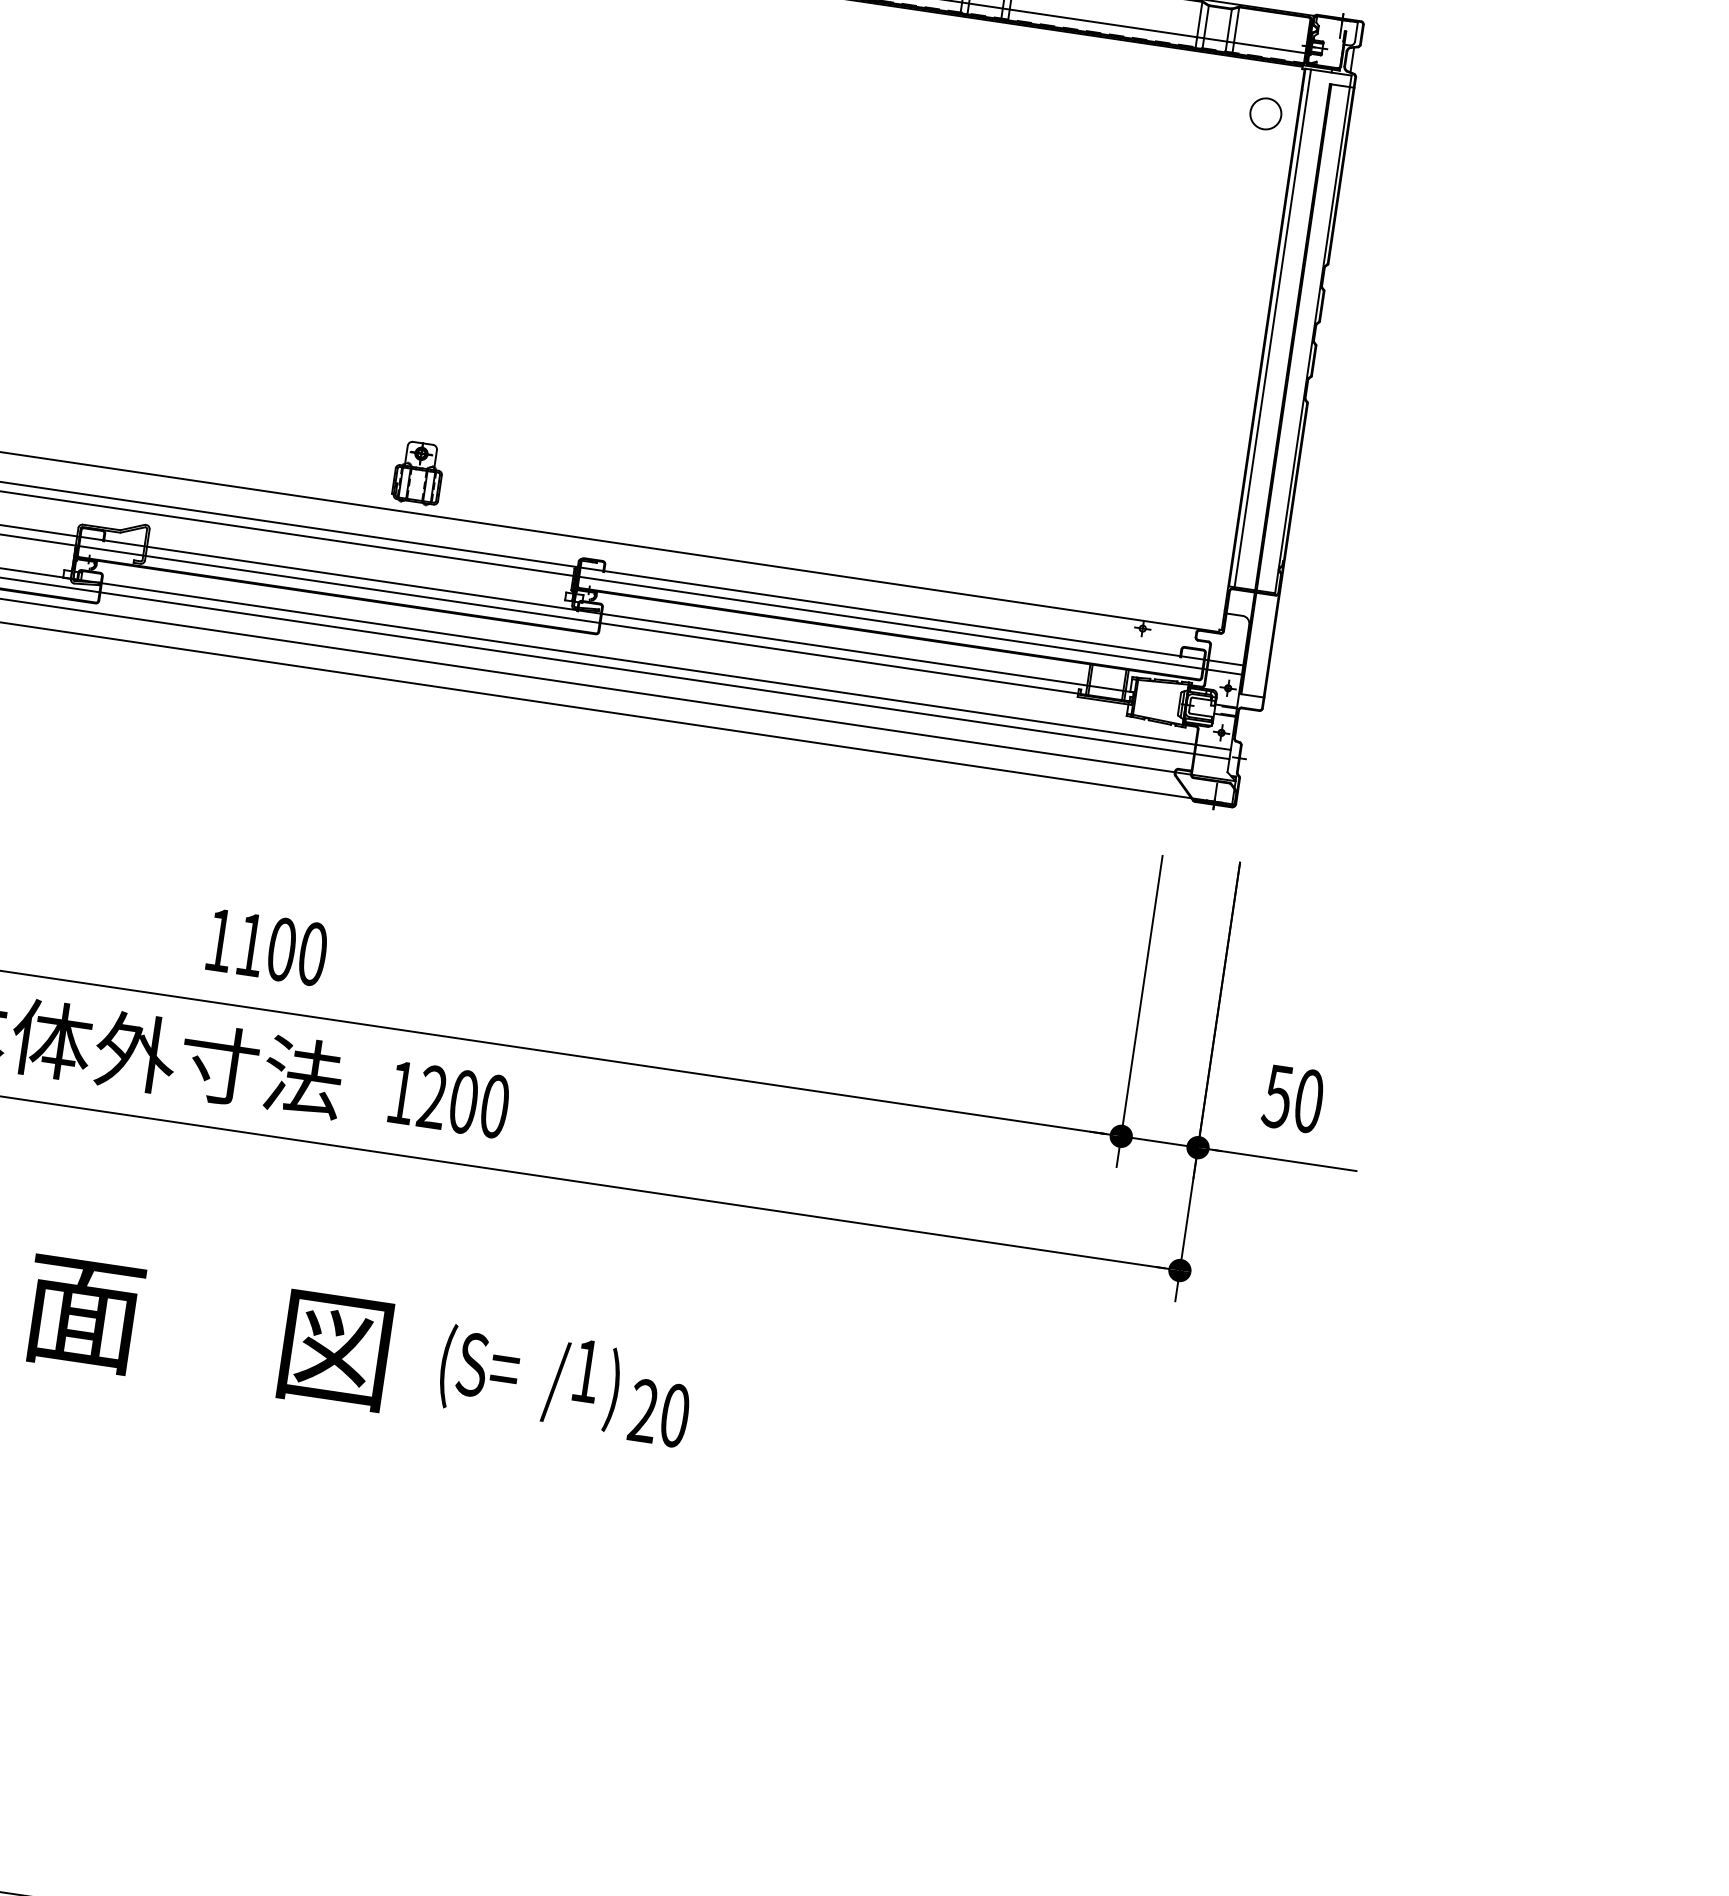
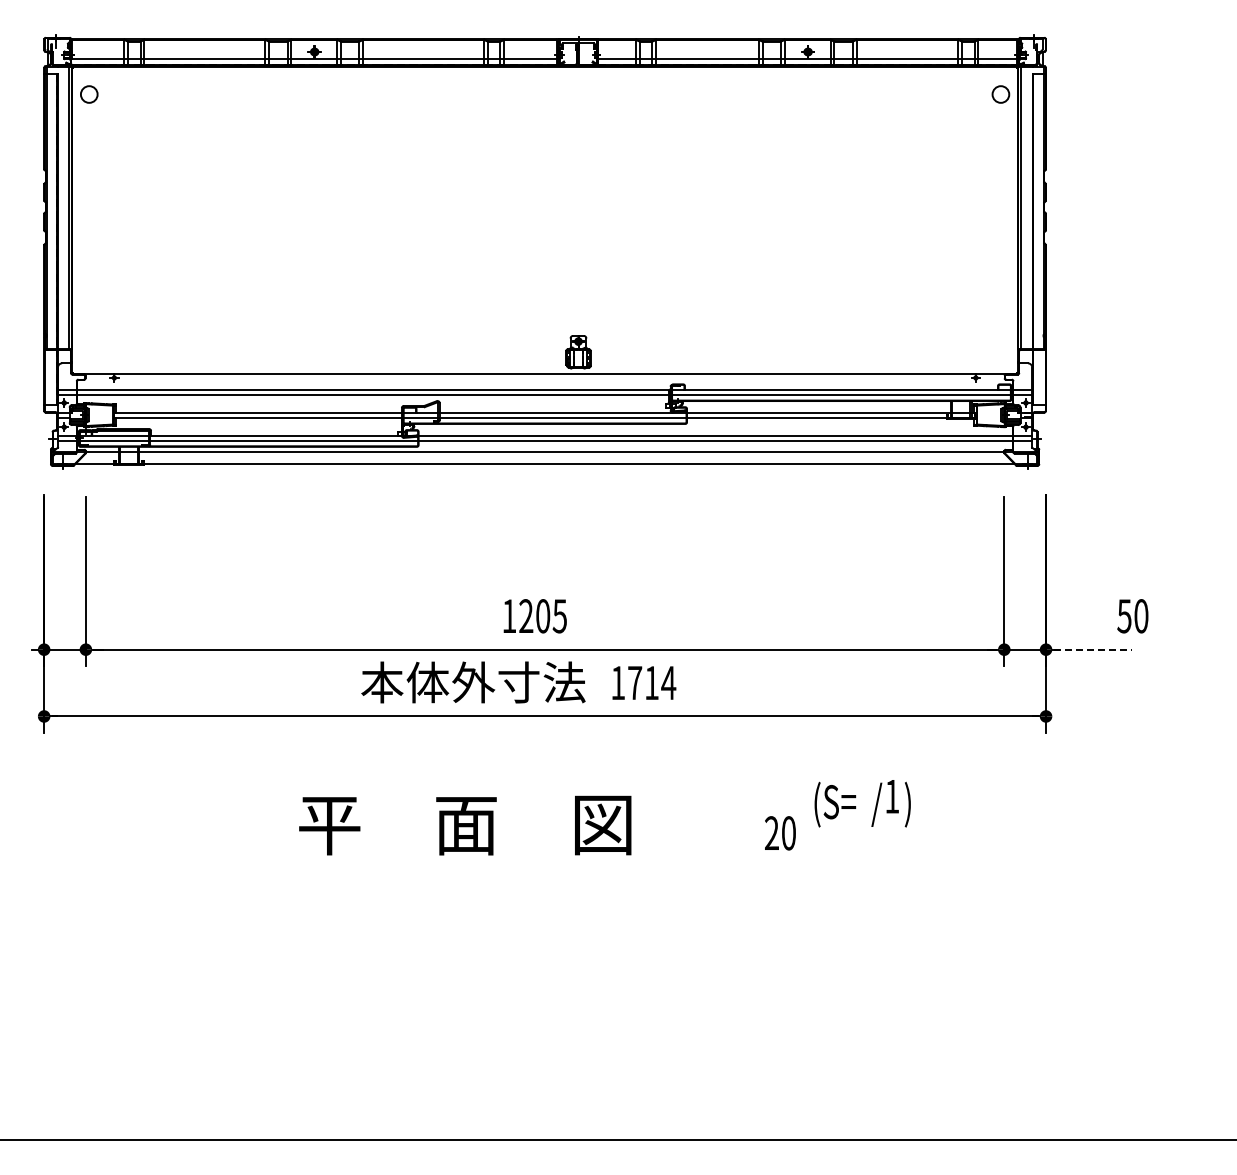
text: (280, 949) -> (542, 616), 1100 -> 1205
text: (1292, 1099) -> (1132, 616), moved
text: (465, 1101) -> (652, 682), 1200 -> 1714
line: (1285, 1160) -> (1093, 649), solid -> dashed
text: (529, 1375) -> (862, 803), moved

